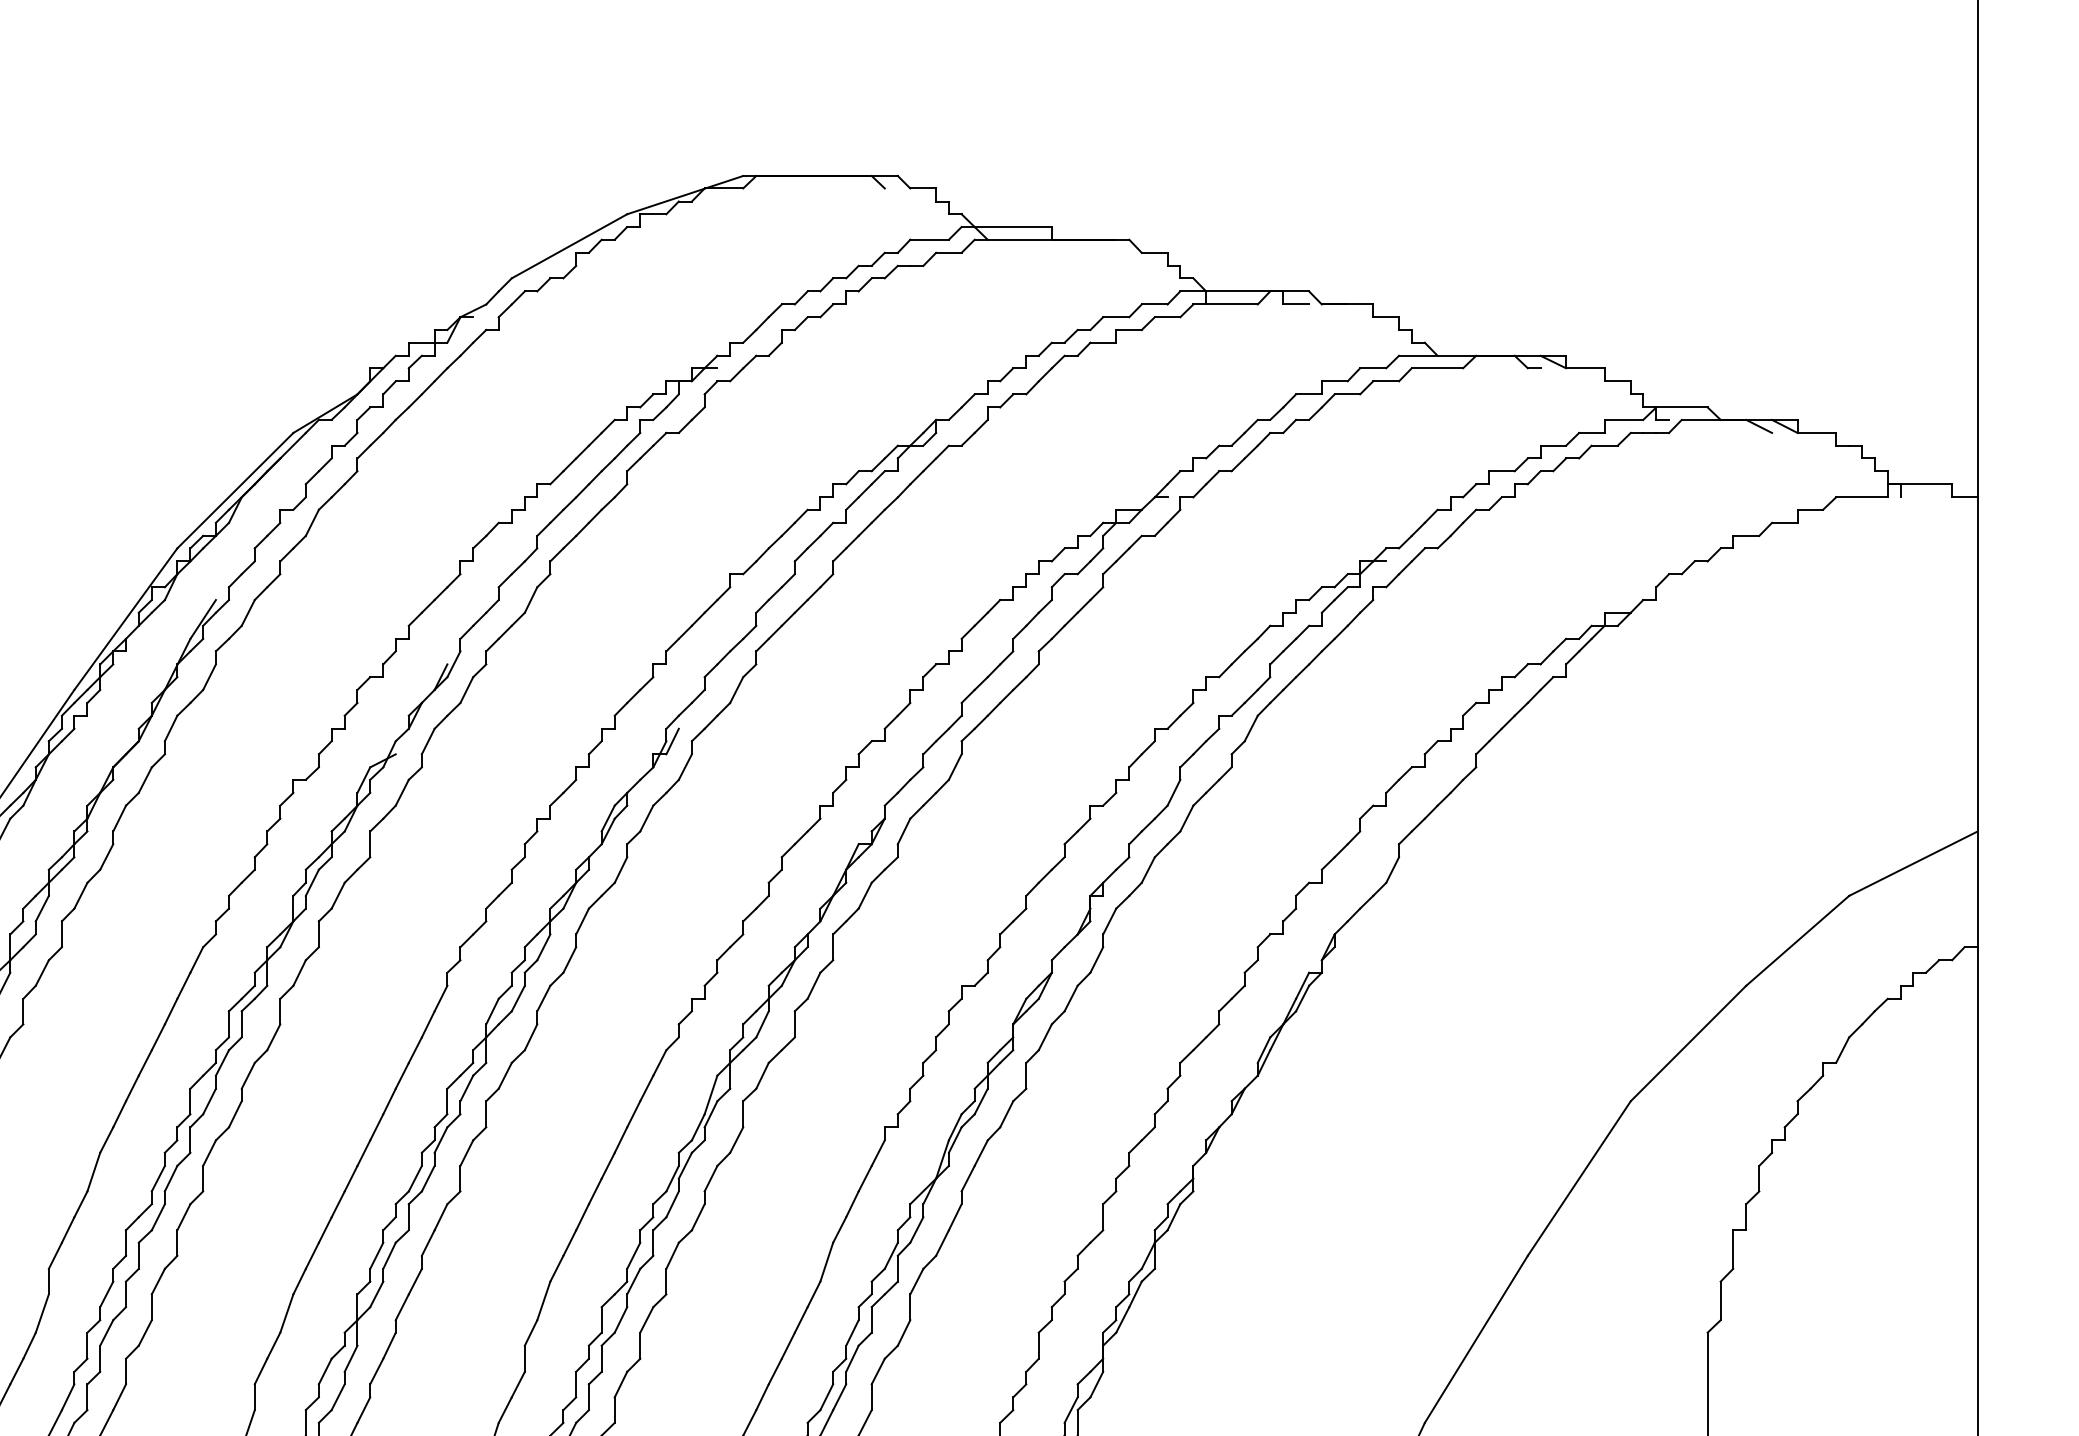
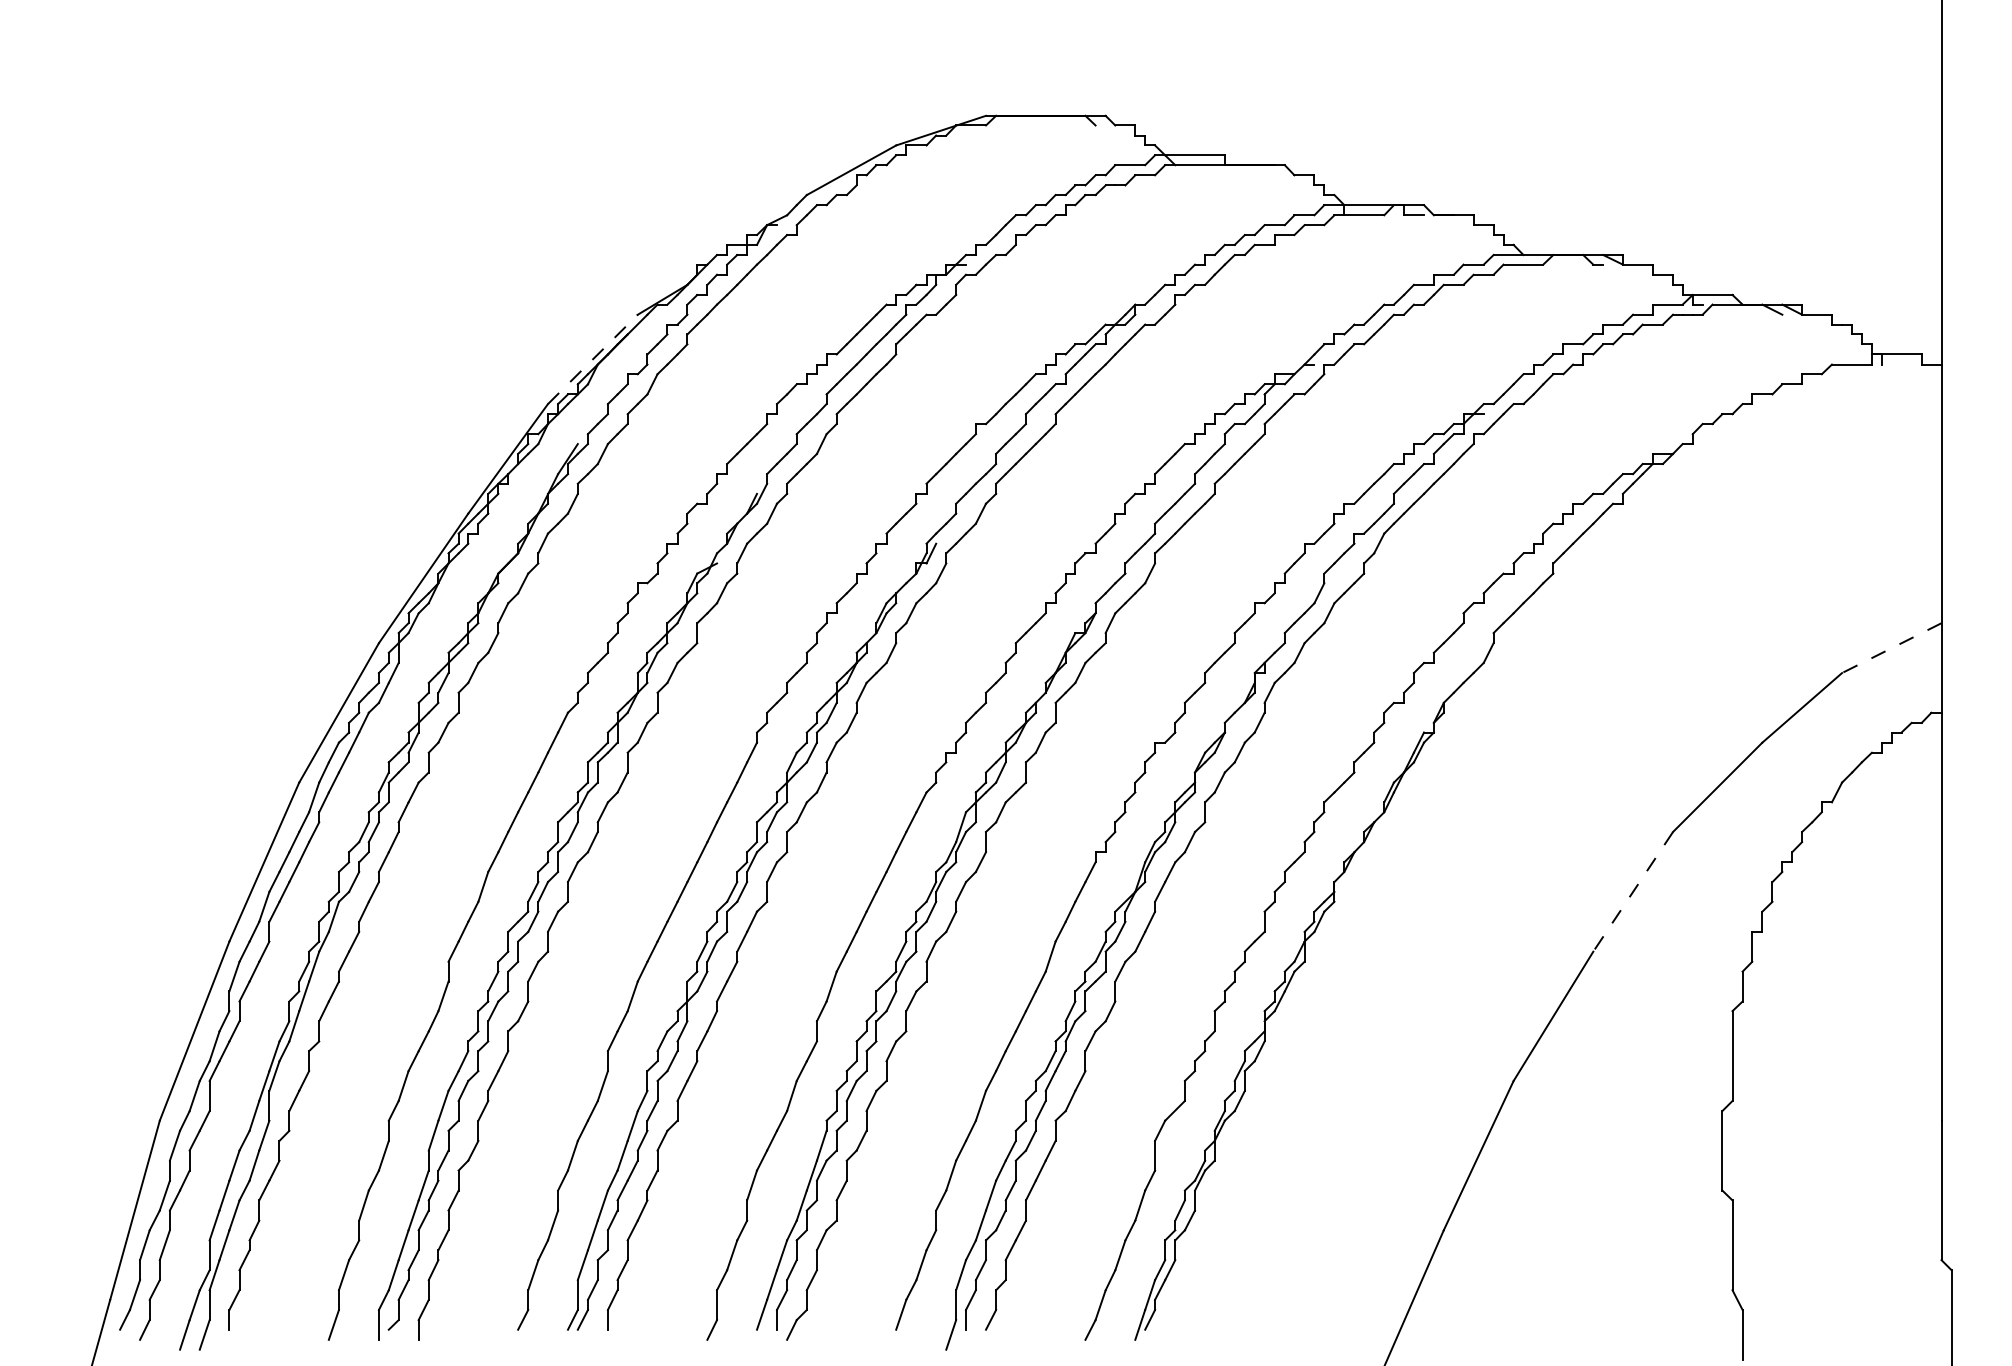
line: (236, 490) -> (593, 359), solid -> dashed
line: (1913, 864) -> (1891, 648), solid -> dashed
line: (1579, 1178) -> (1633, 891), solid -> dashed

